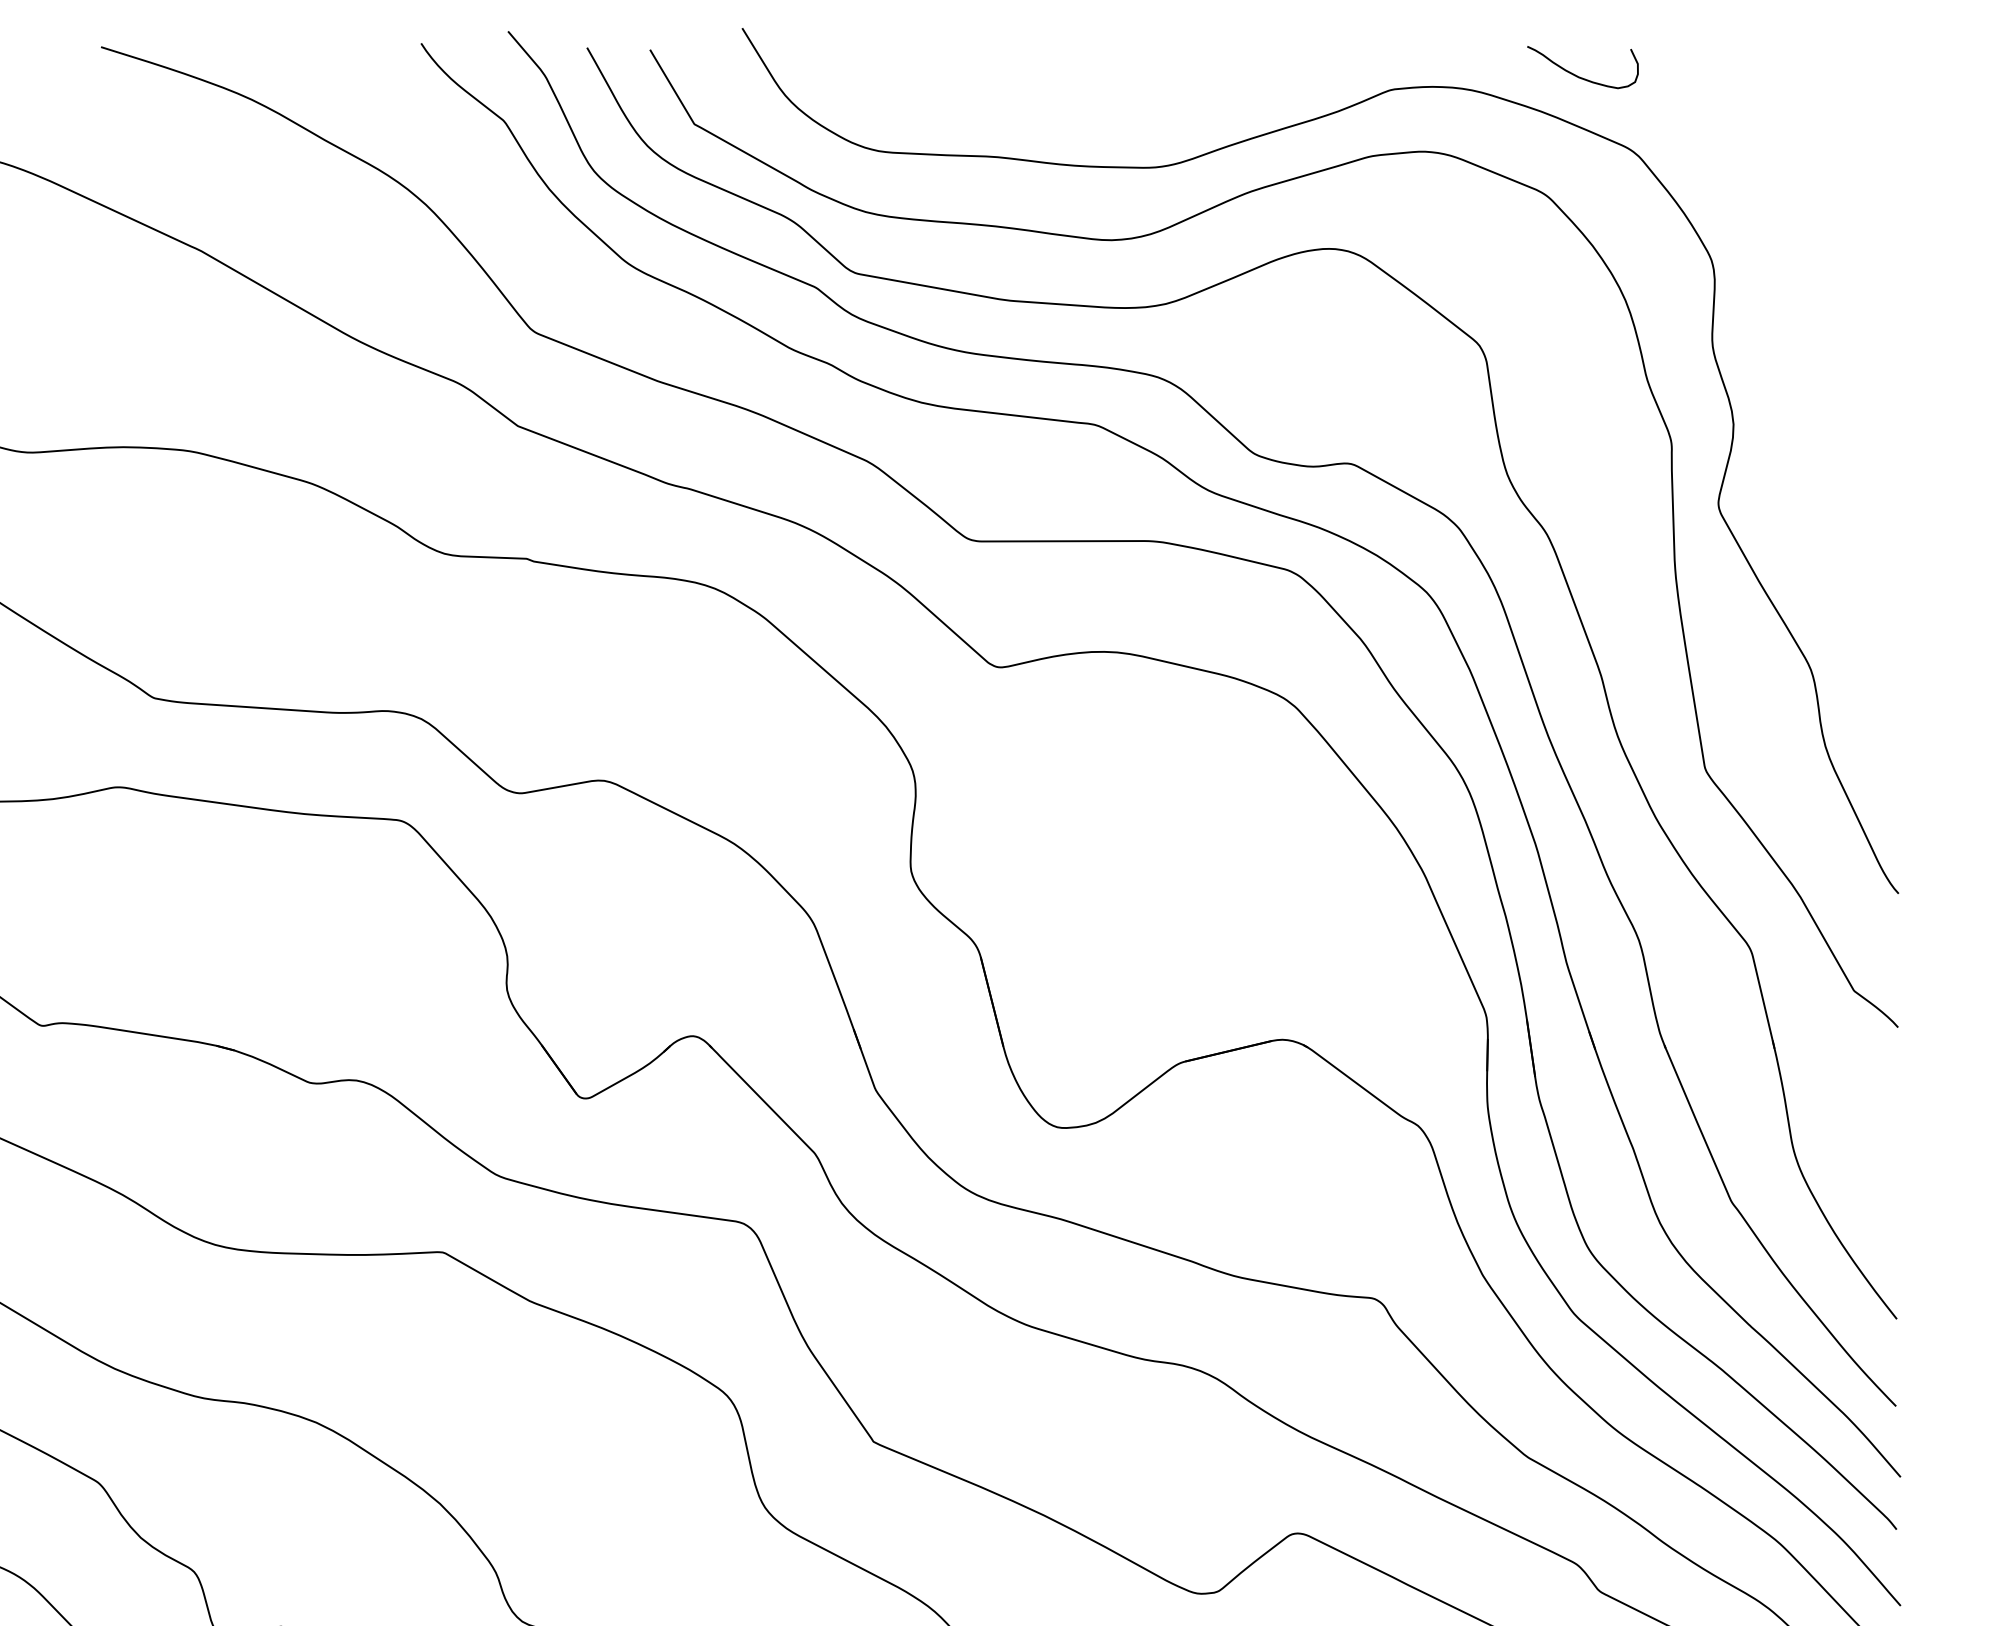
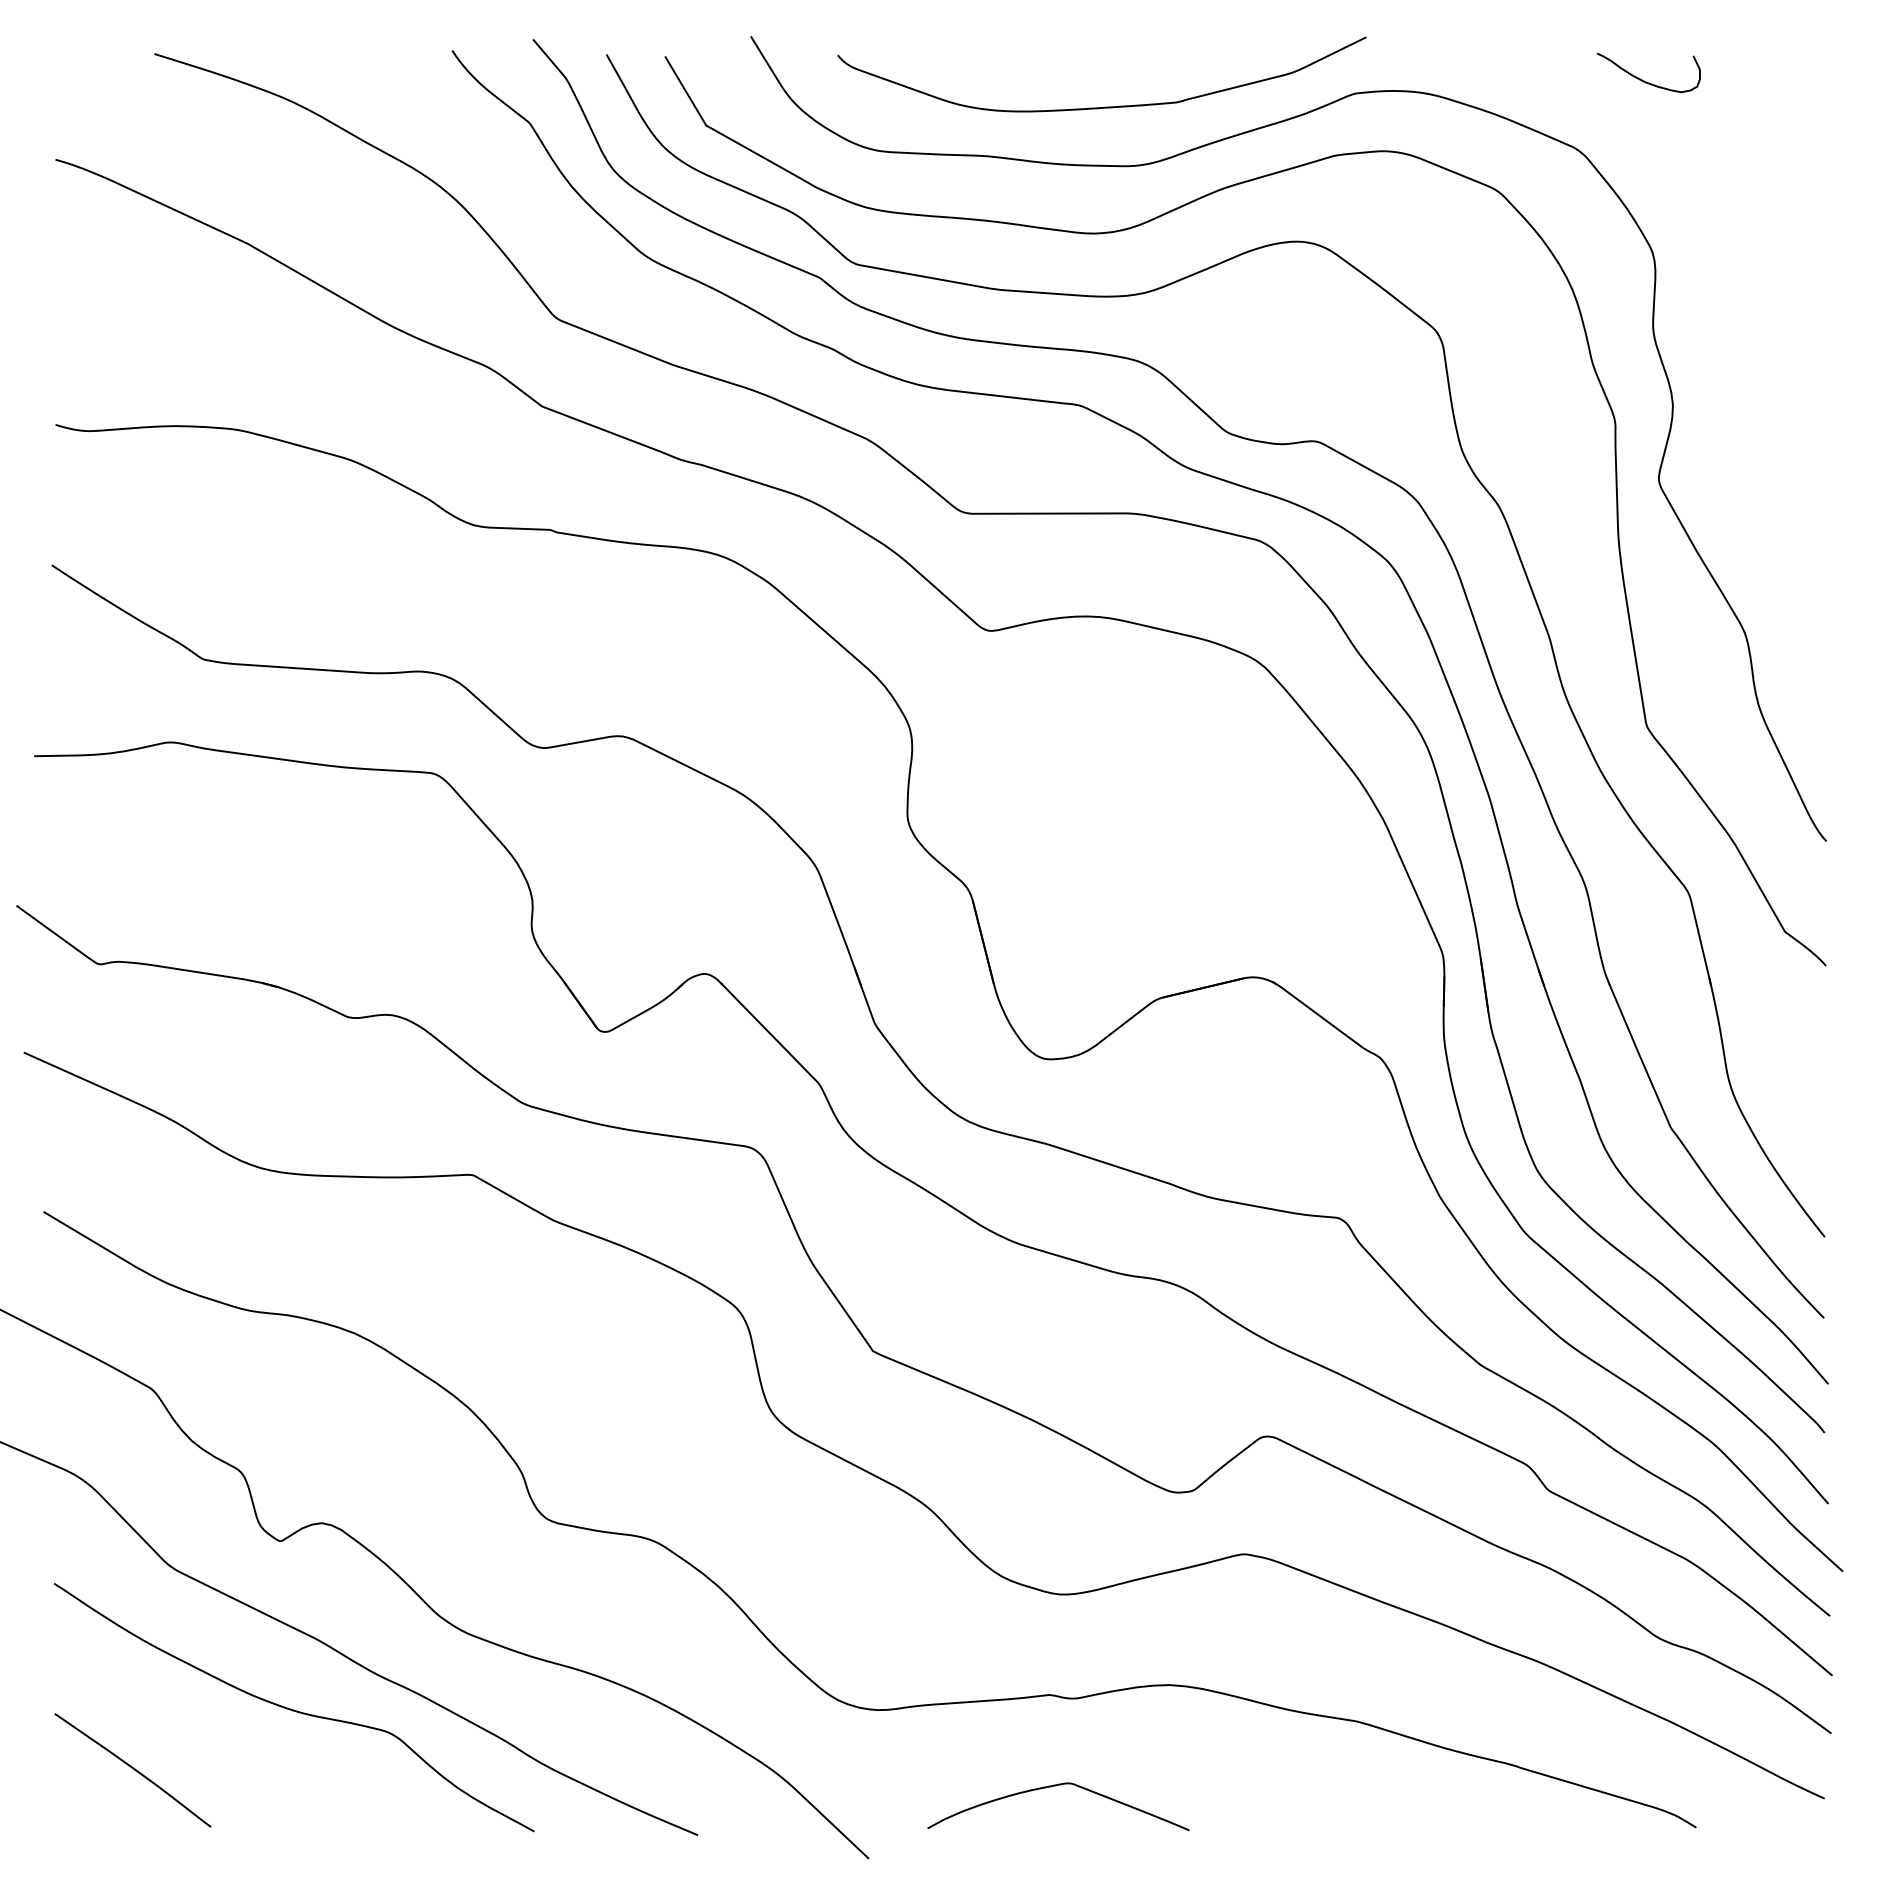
curve: (1578, 75) -> (1644, 80), moved
curve: (1122, 103) -> (1104, 106), added

